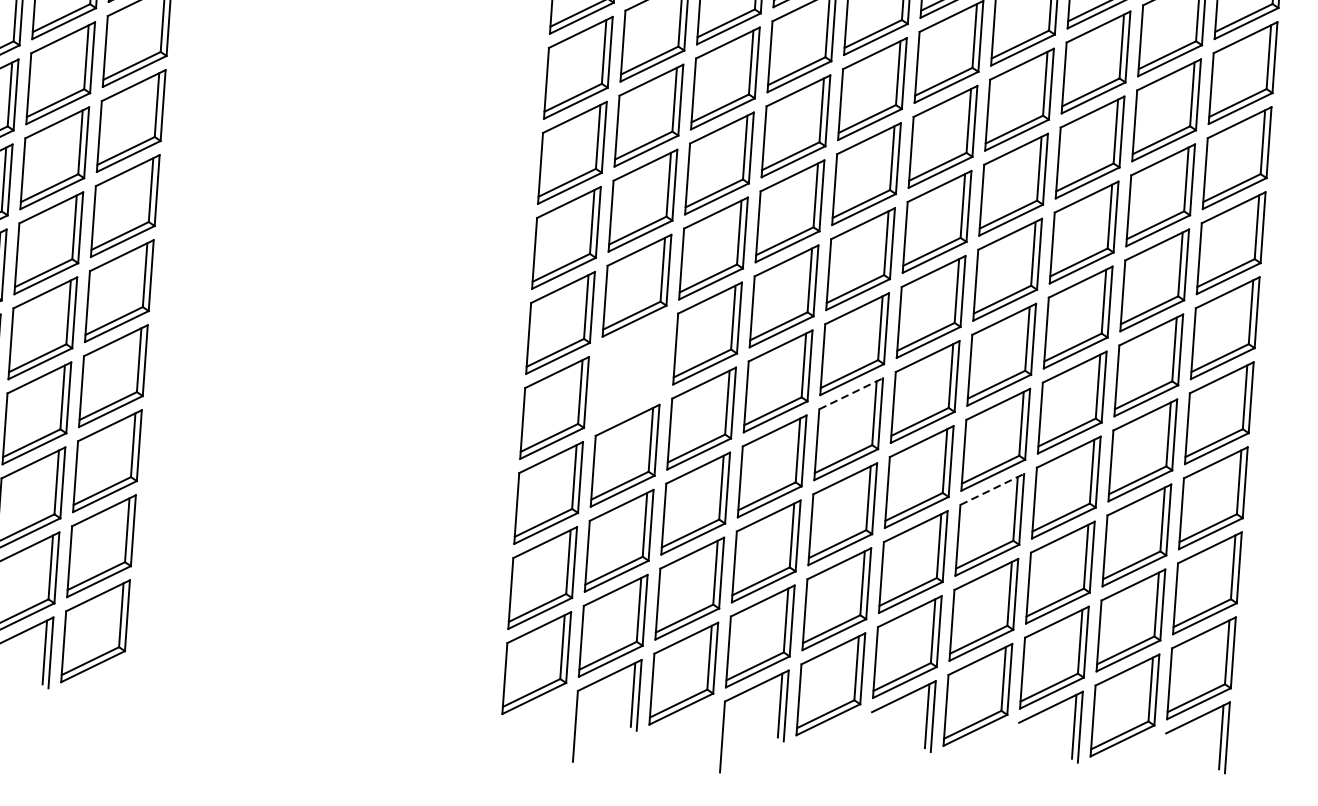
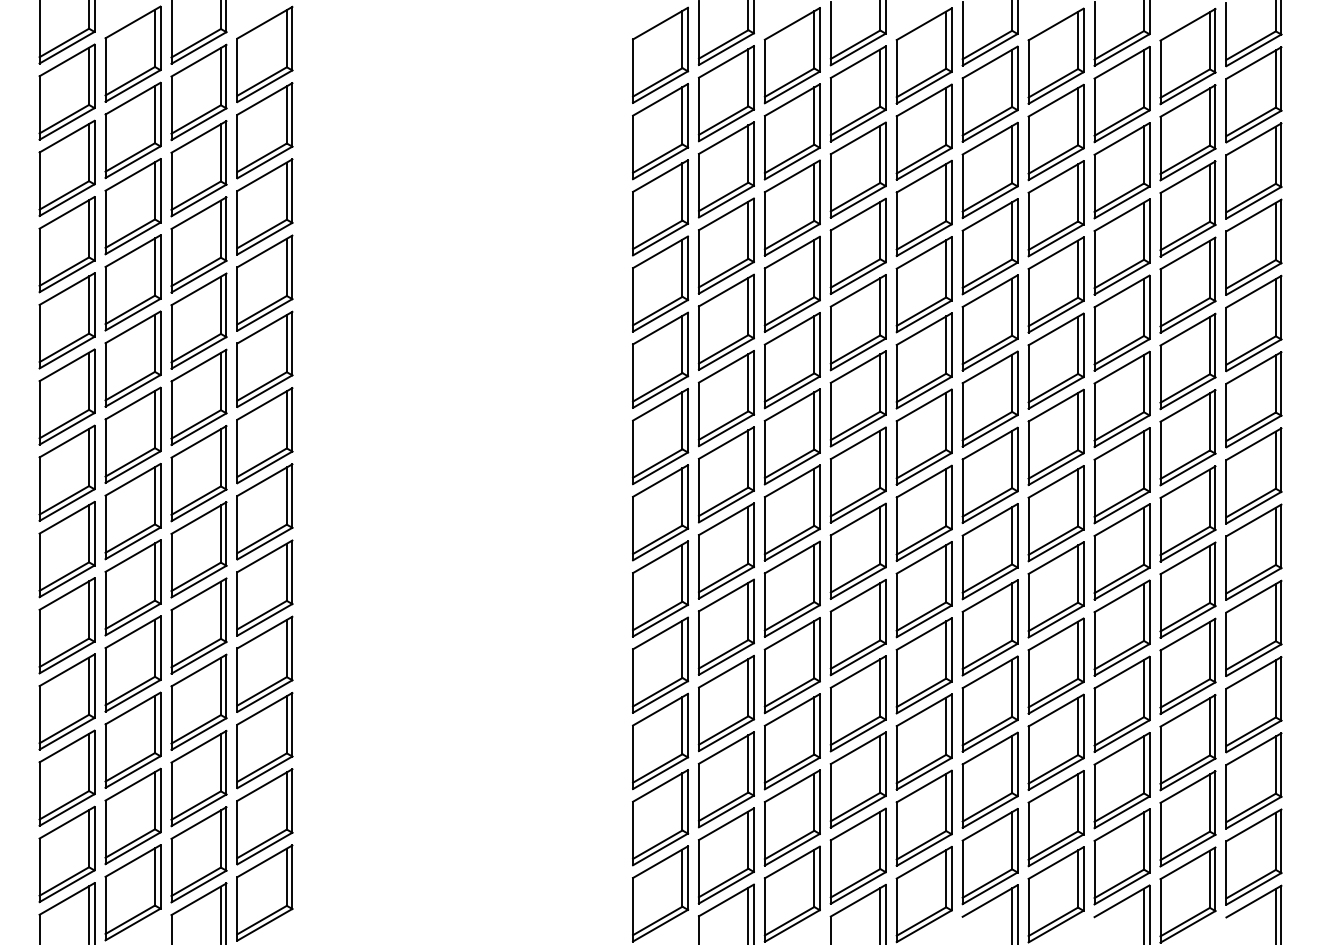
part: (630, 369) -> (725, 626), added
line: (851, 394) -> (924, 634), dashed -> solid
line: (992, 489) -> (1056, 710), dashed -> solid

